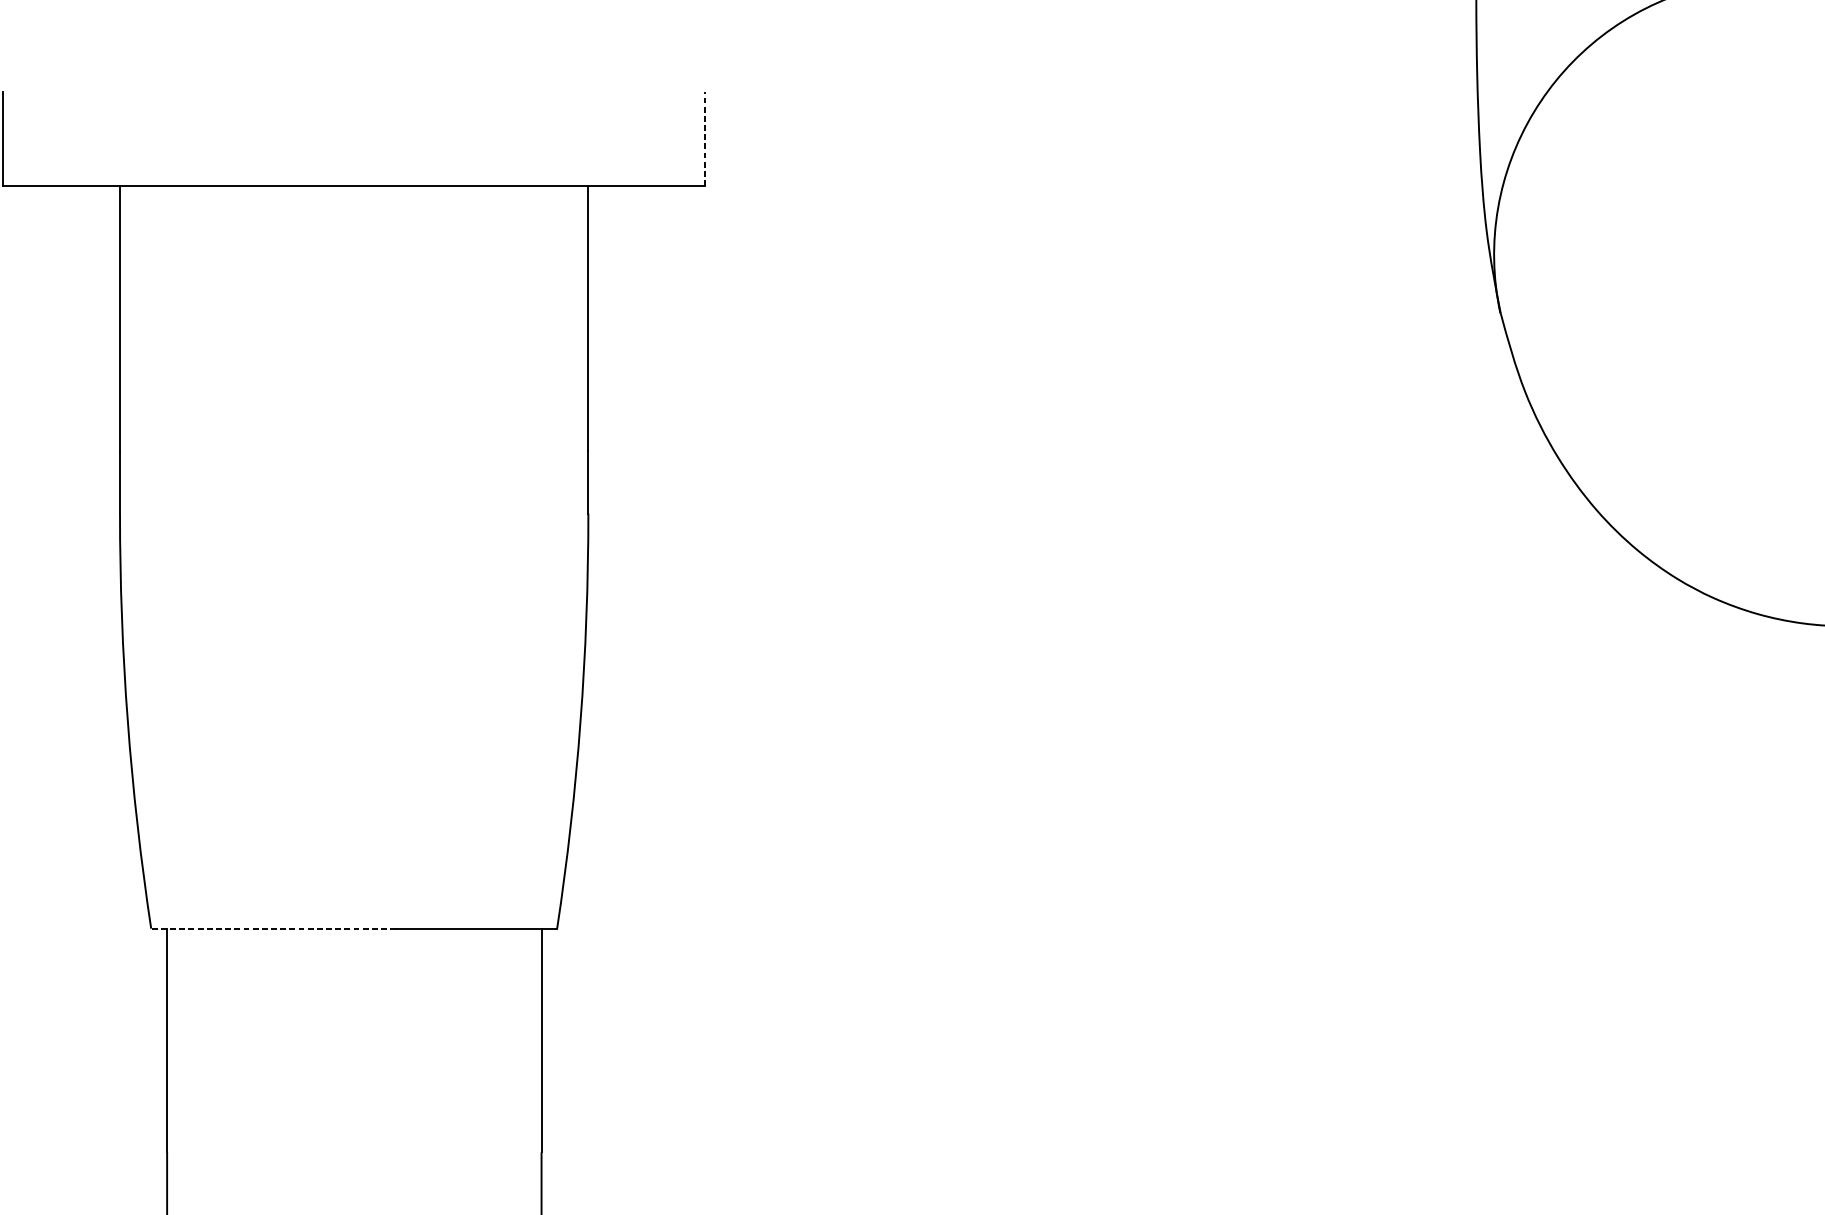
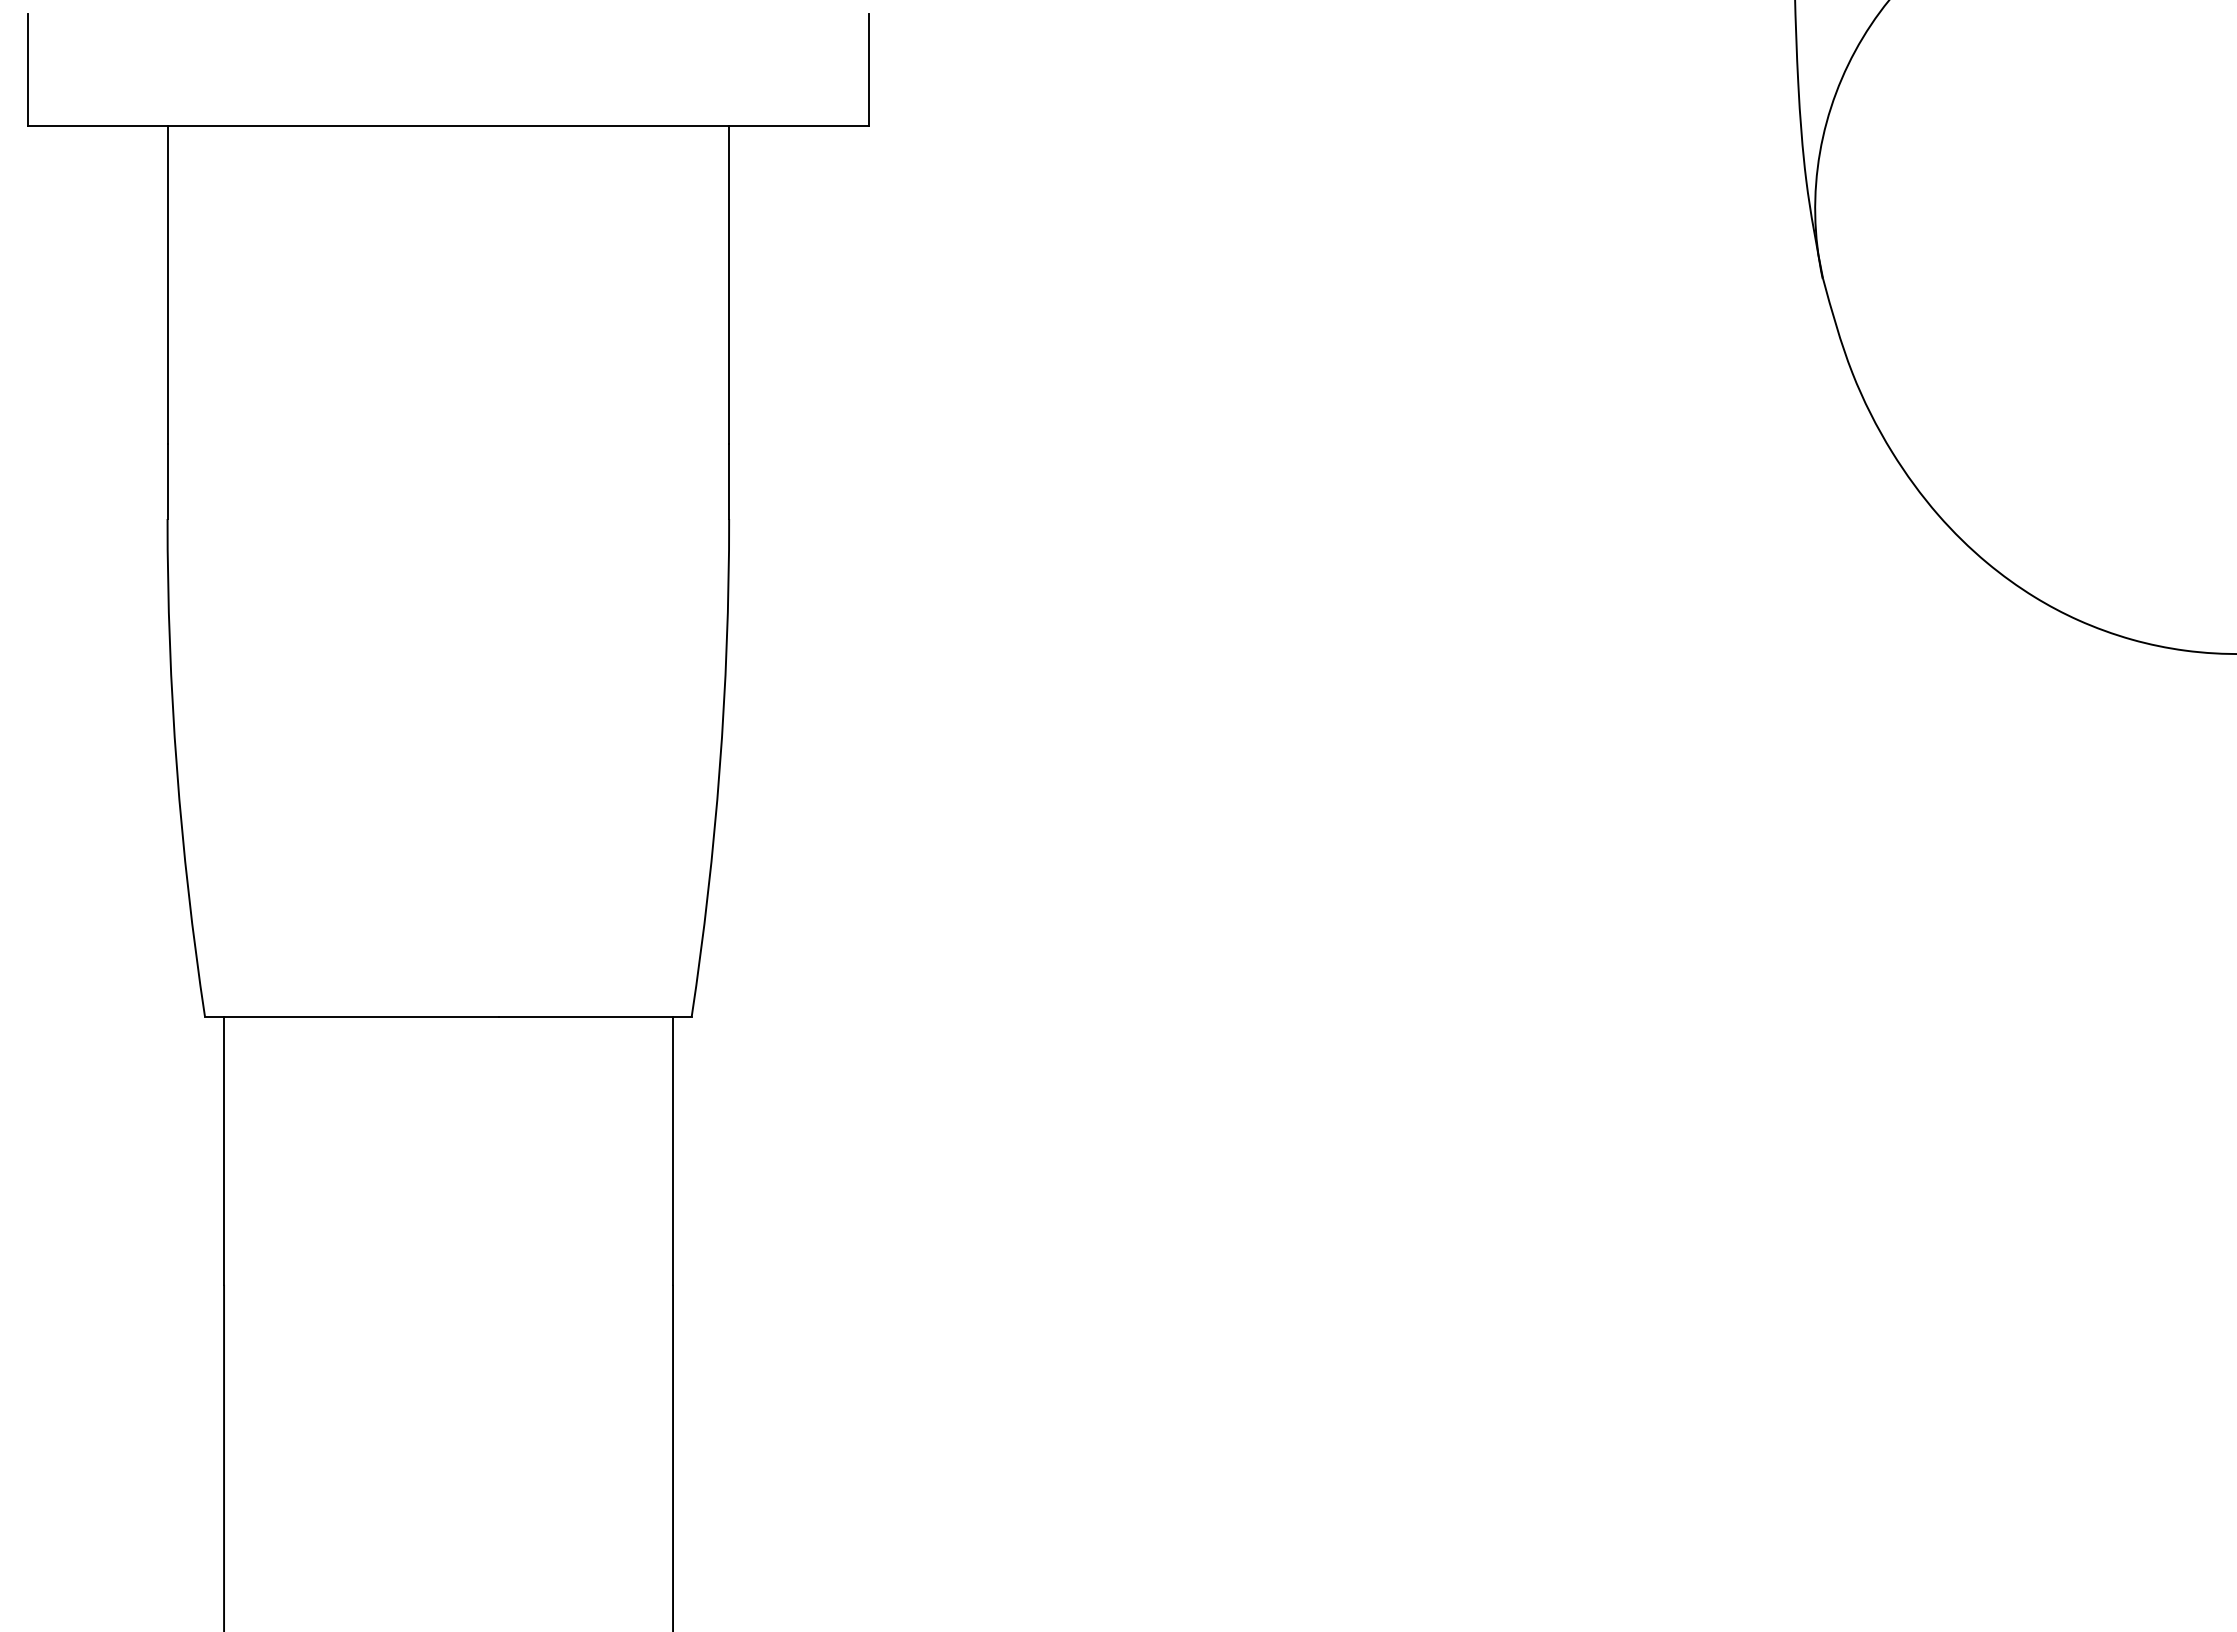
line: (705, 138) -> (869, 69), dashed -> solid
line: (274, 928) -> (352, 1016), dashed -> solid

